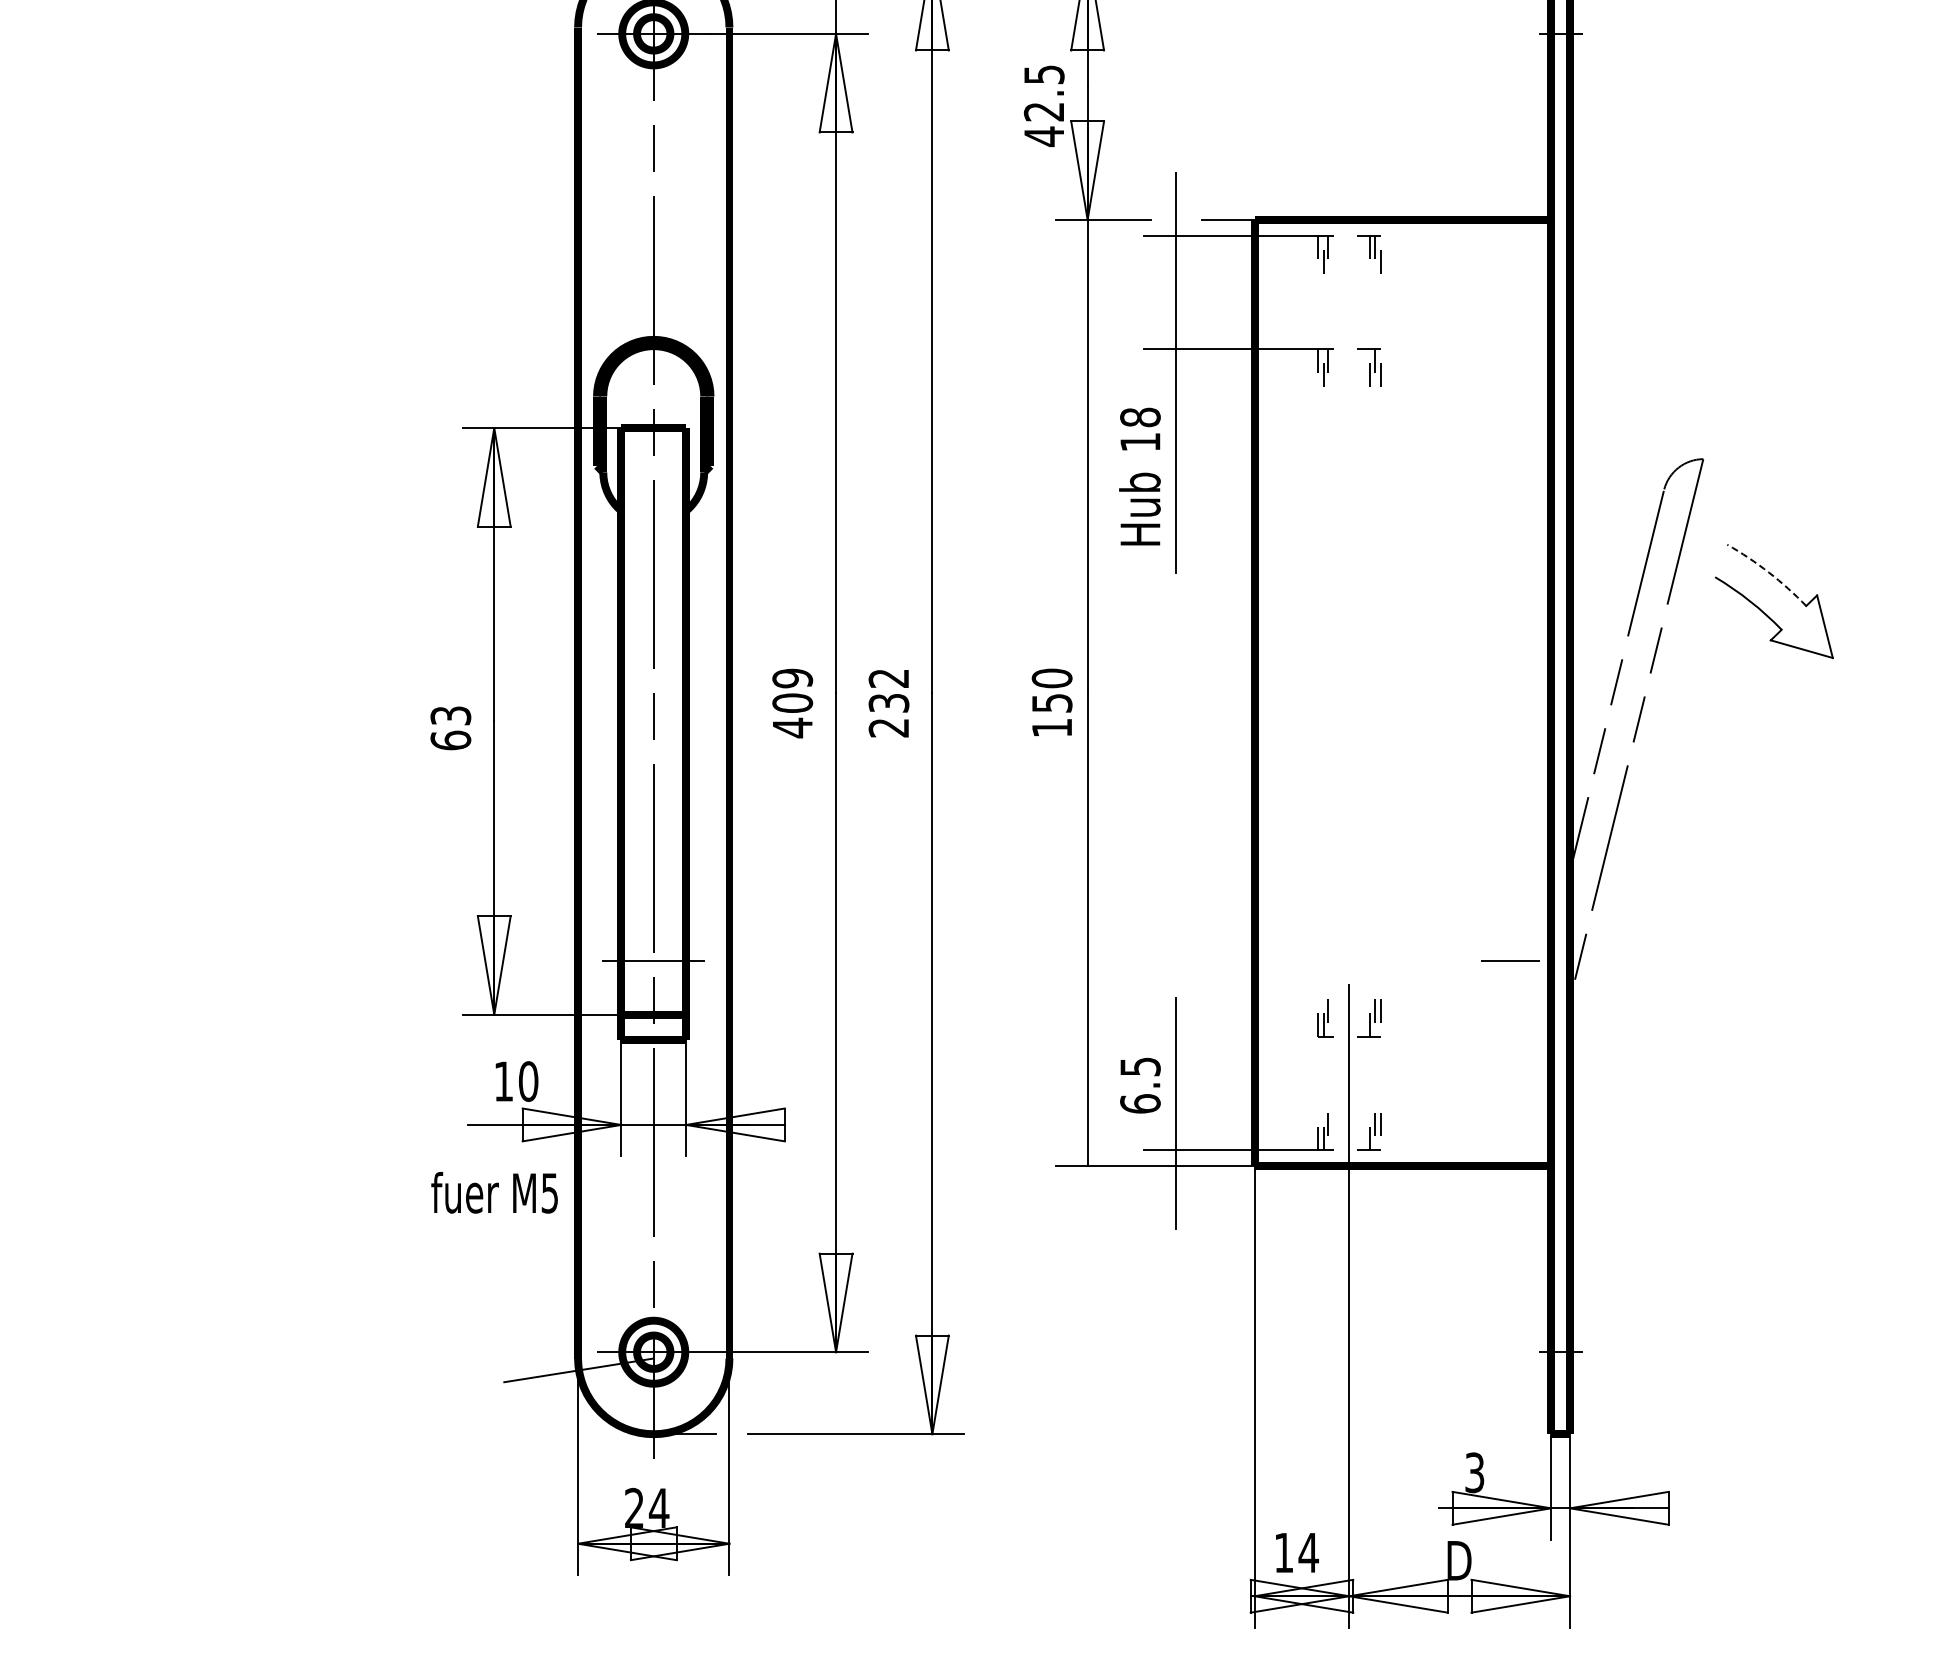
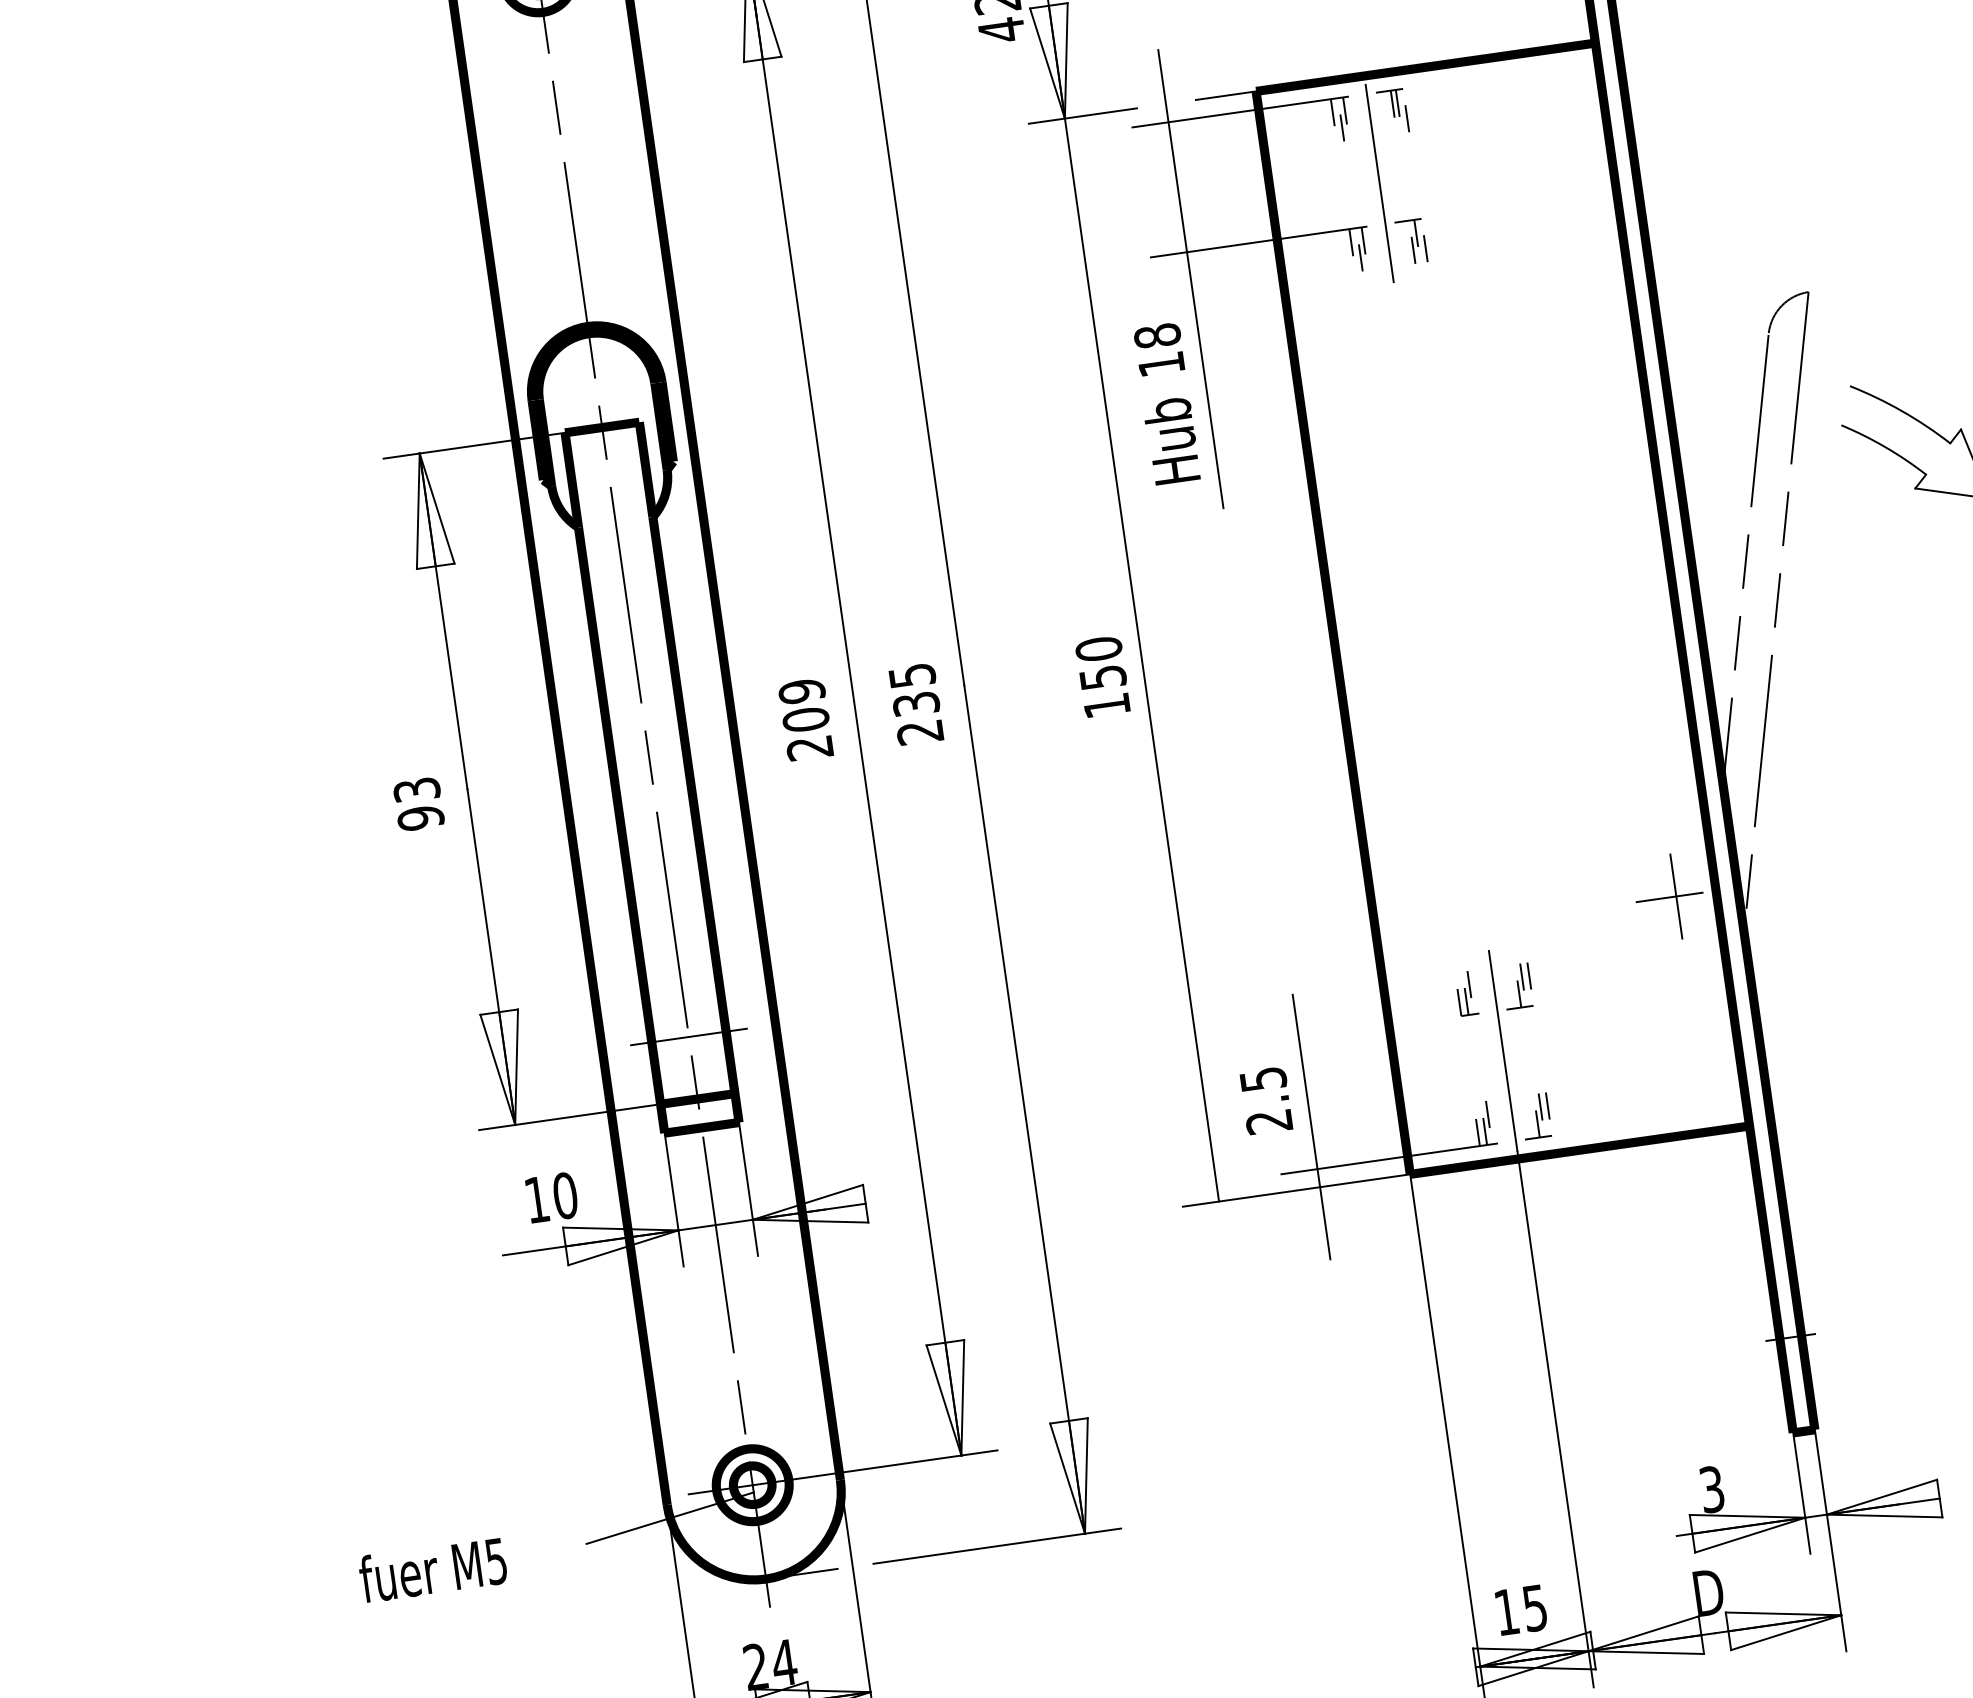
line: (1349, 313) -> (1379, 183), added
arc: (1768, 572) -> (1901, 411), dashed -> solid
text: (888, 678) -> (911, 675), 232 -> 235
text: (792, 727) -> (809, 747), 409 -> 209
text: (450, 740) -> (420, 818), 63 -> 93
line: (1516, 960) -> (1676, 896), added
text: (1140, 1103) -> (1269, 1121), 6.5 -> 2.5
text: (494, 1192) -> (432, 1569), moved
text: (1308, 1553) -> (1534, 1608), 14 -> 15

